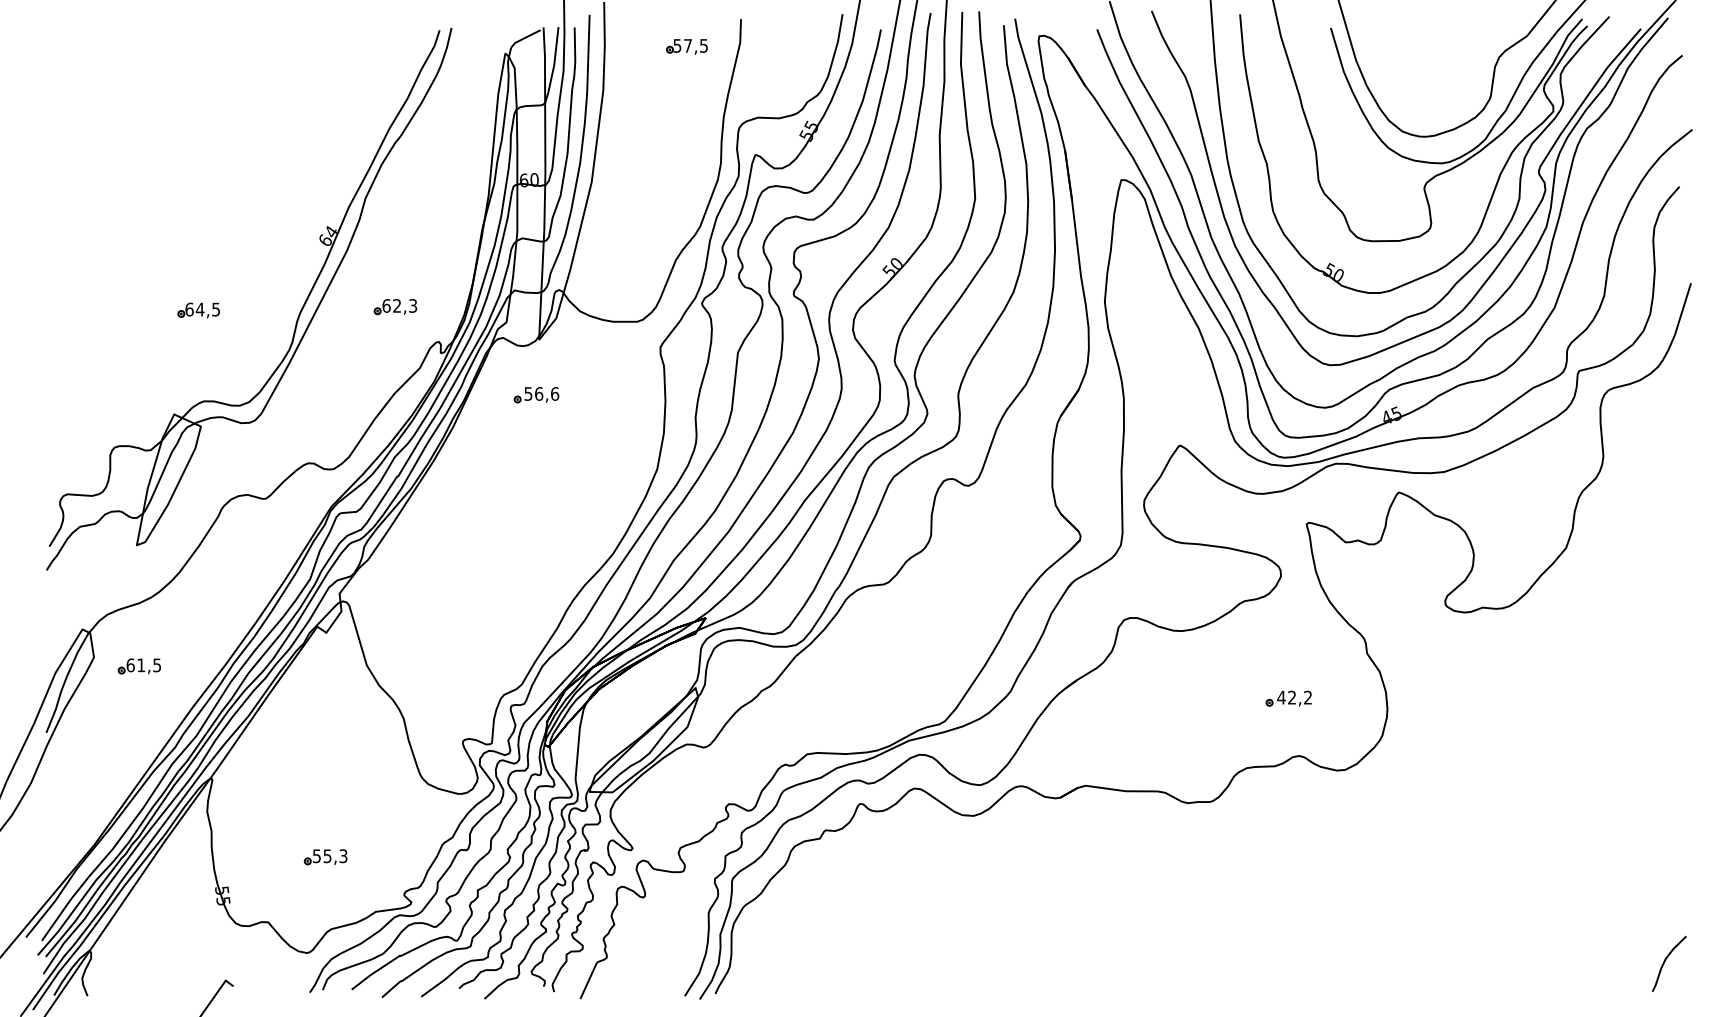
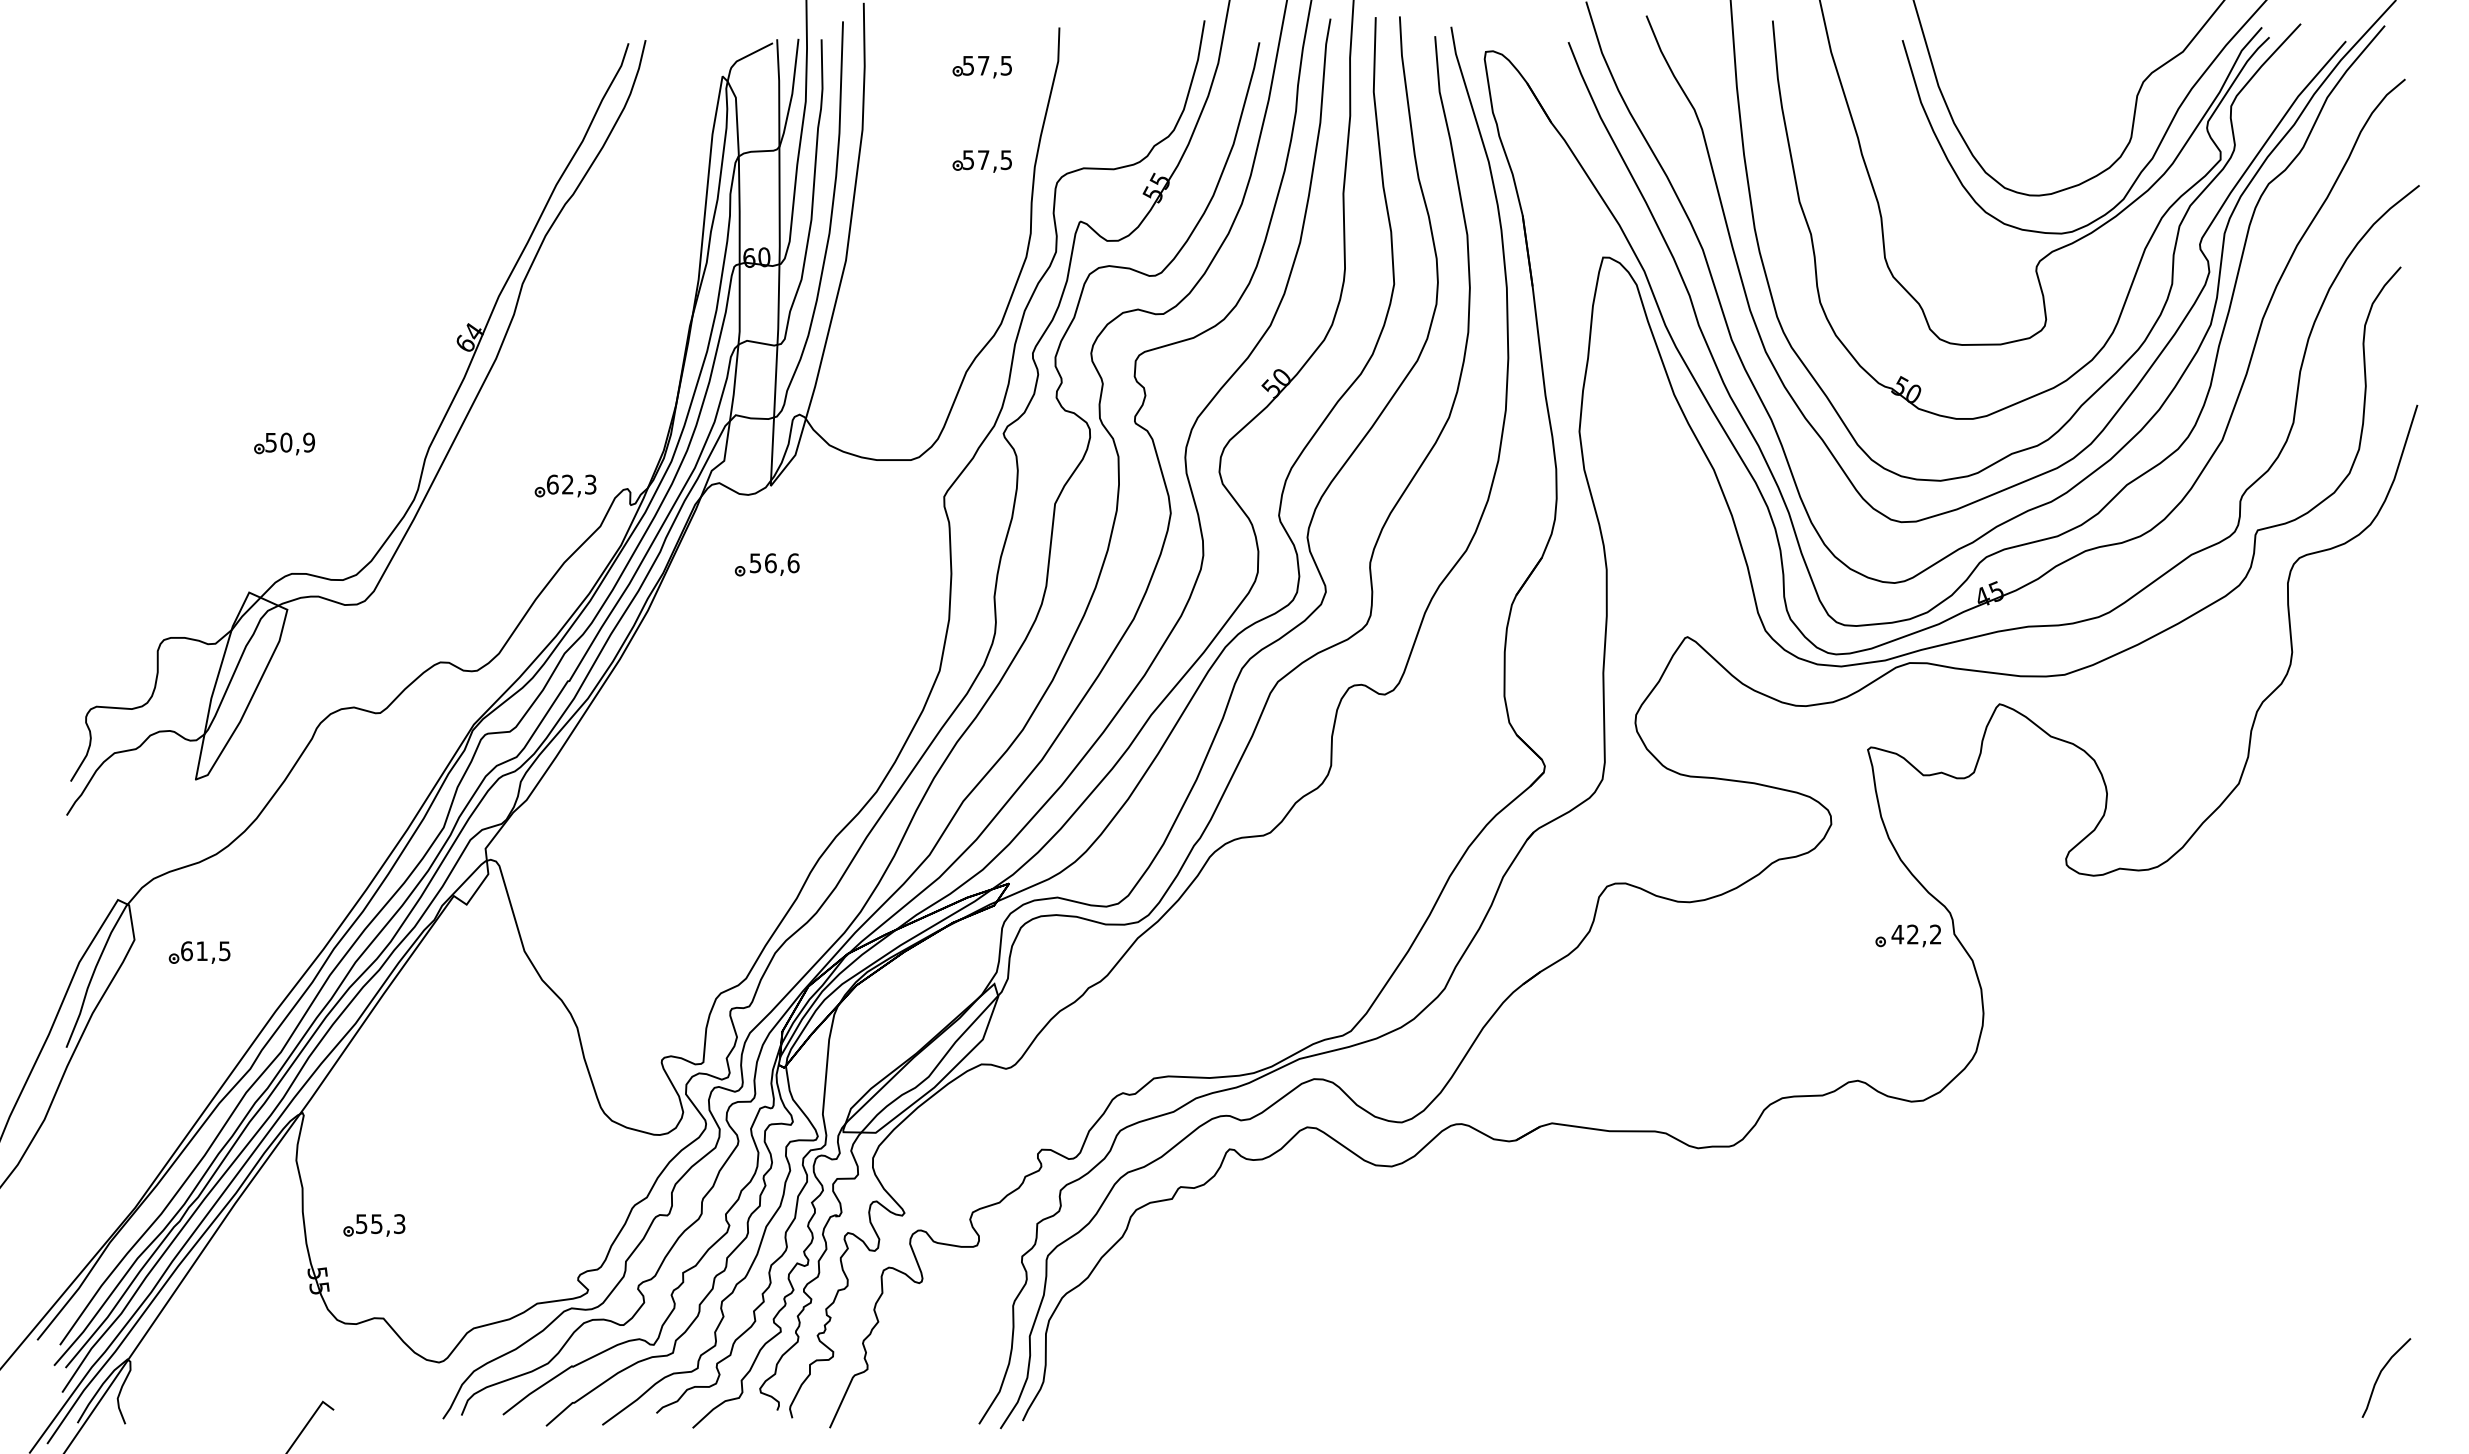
part: (686, 112) -> (981, 160), added
part: (395, 307) -> (565, 486), moved
text: (202, 309) -> (289, 442), 64,5 -> 50,9
part: (1288, 698) -> (1907, 935), moved
part: (325, 857) -> (373, 1225), moved

